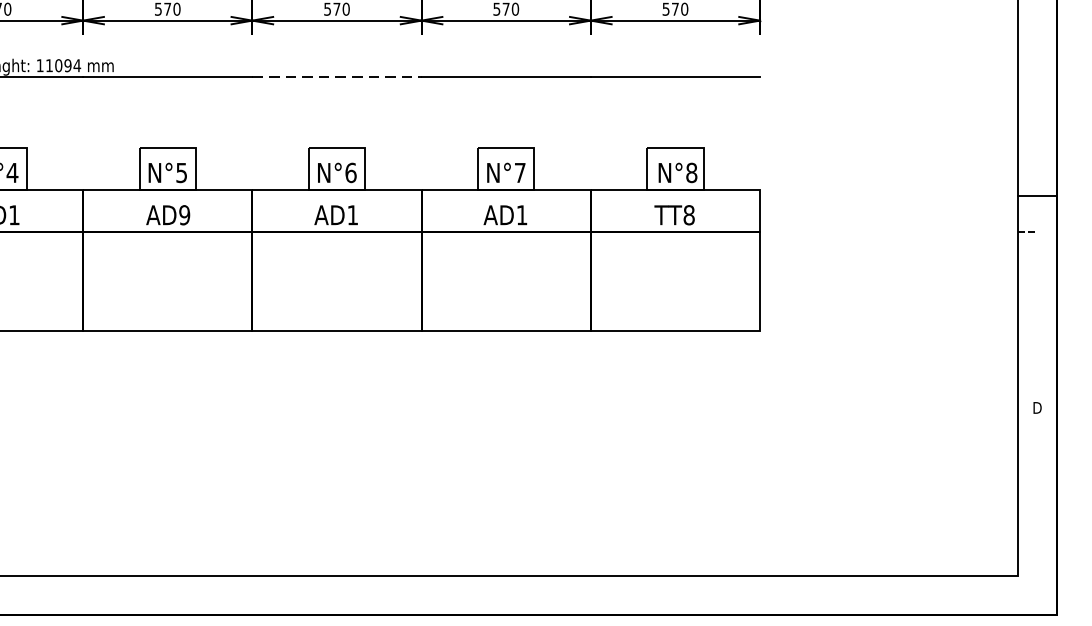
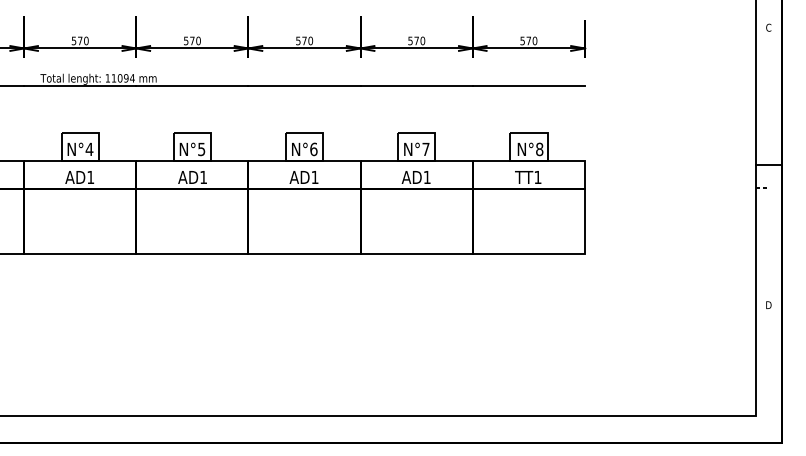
line: (338, 76) -> (305, 85), dashed -> solid
text: (184, 215) -> (203, 177), AD9 -> AD1
text: (688, 215) -> (537, 177), TT8 -> TT1

